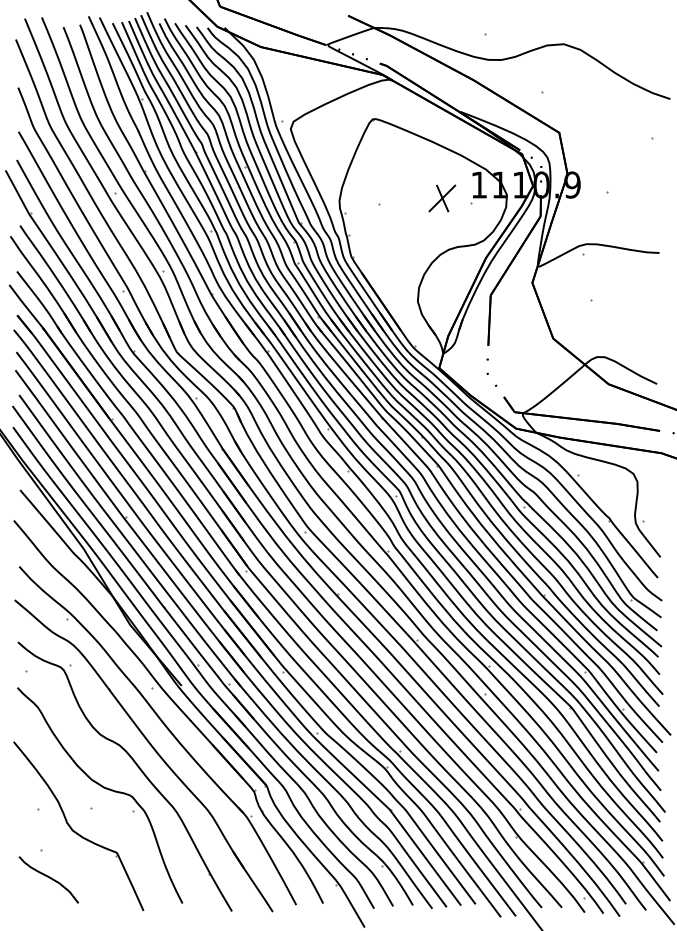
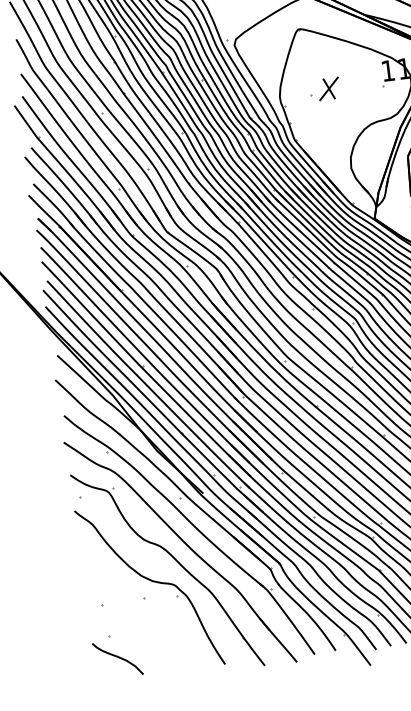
part: (442, 198) -> (329, 88), moved
part: (73, 829) -> (132, 616), removed

